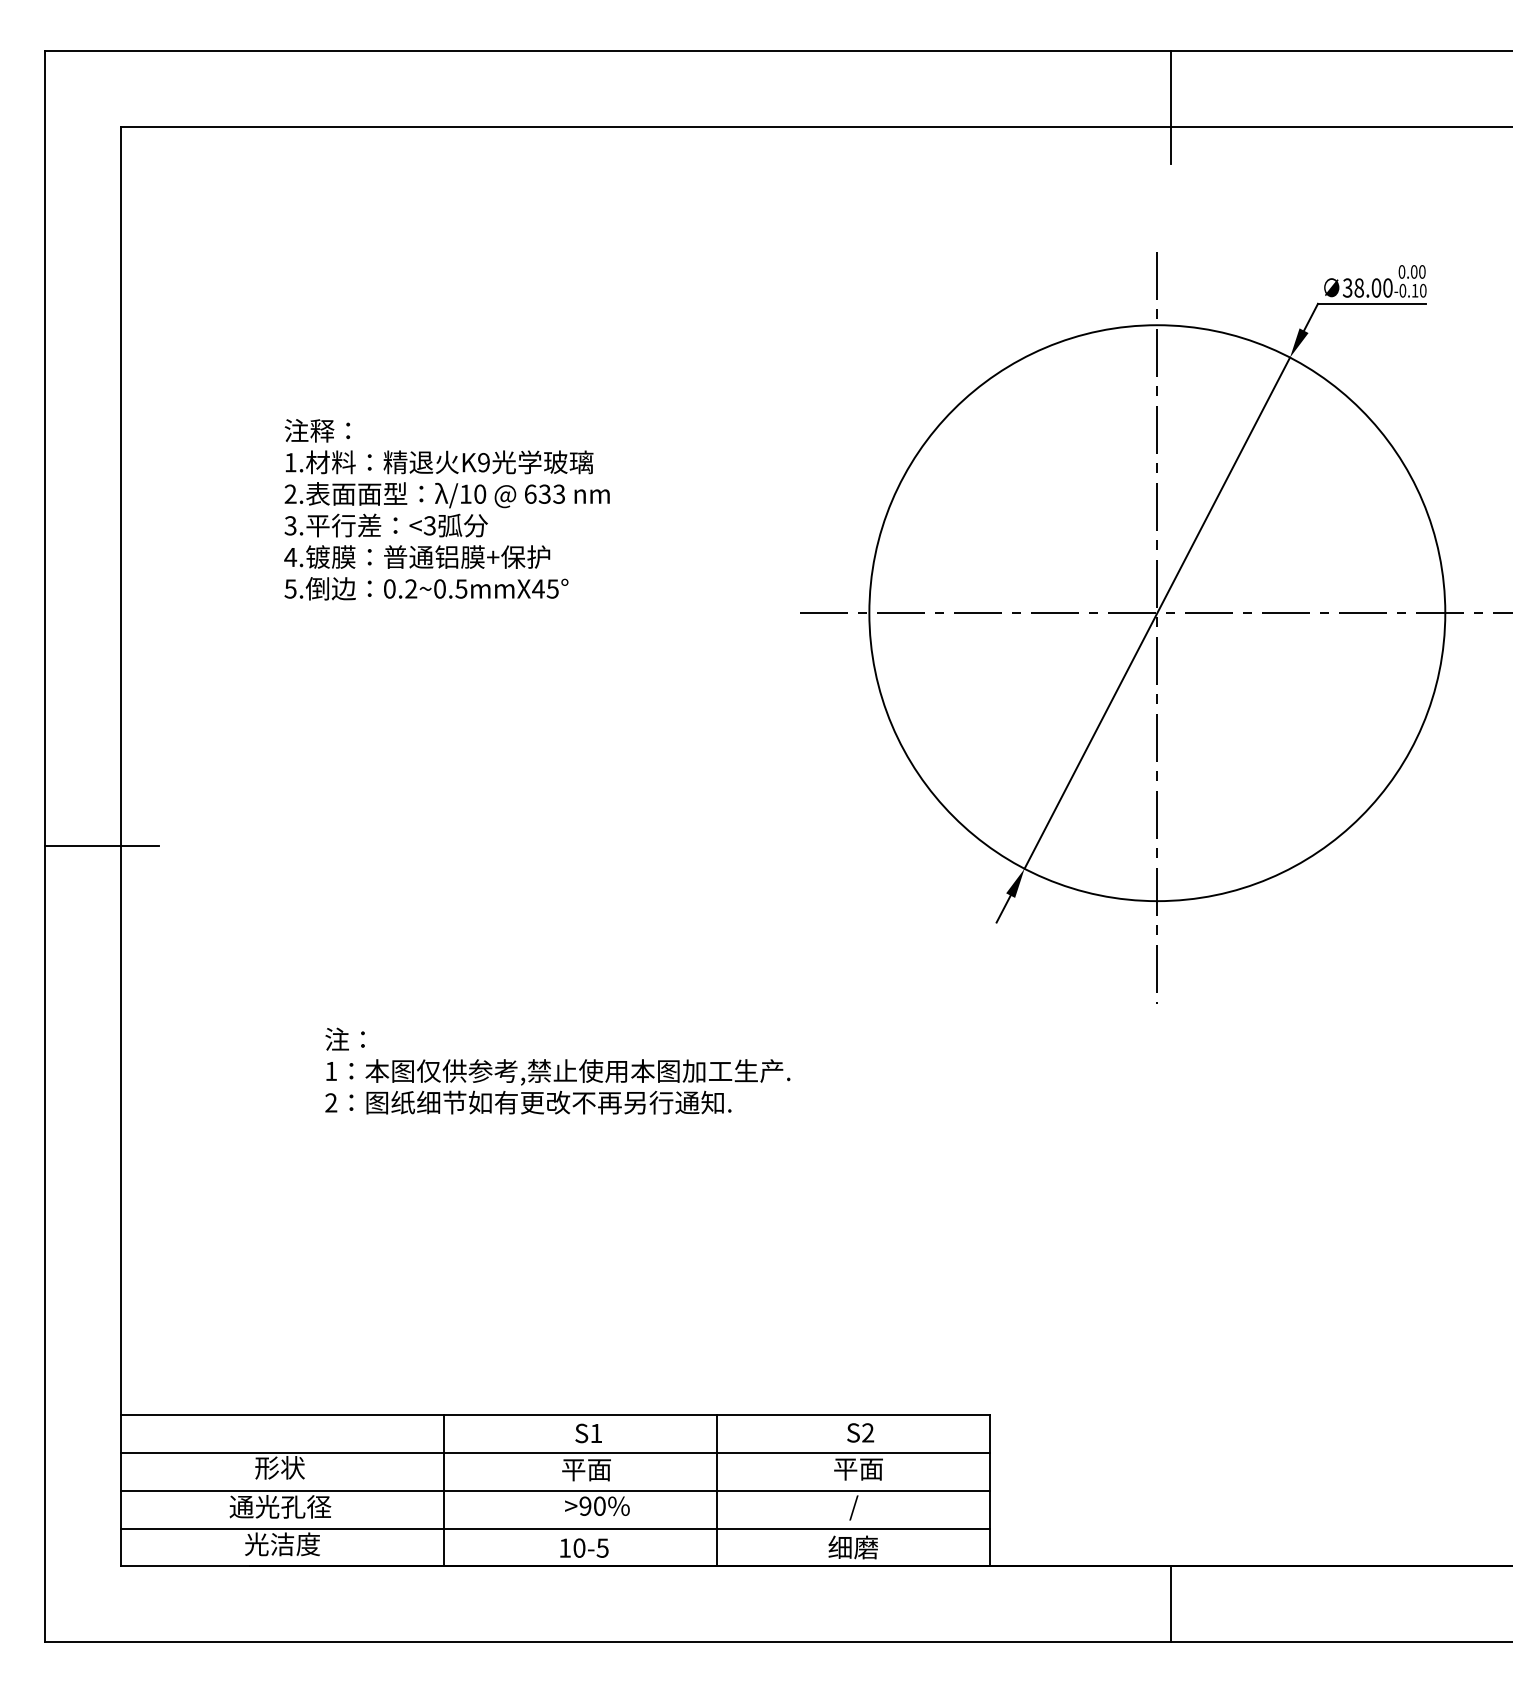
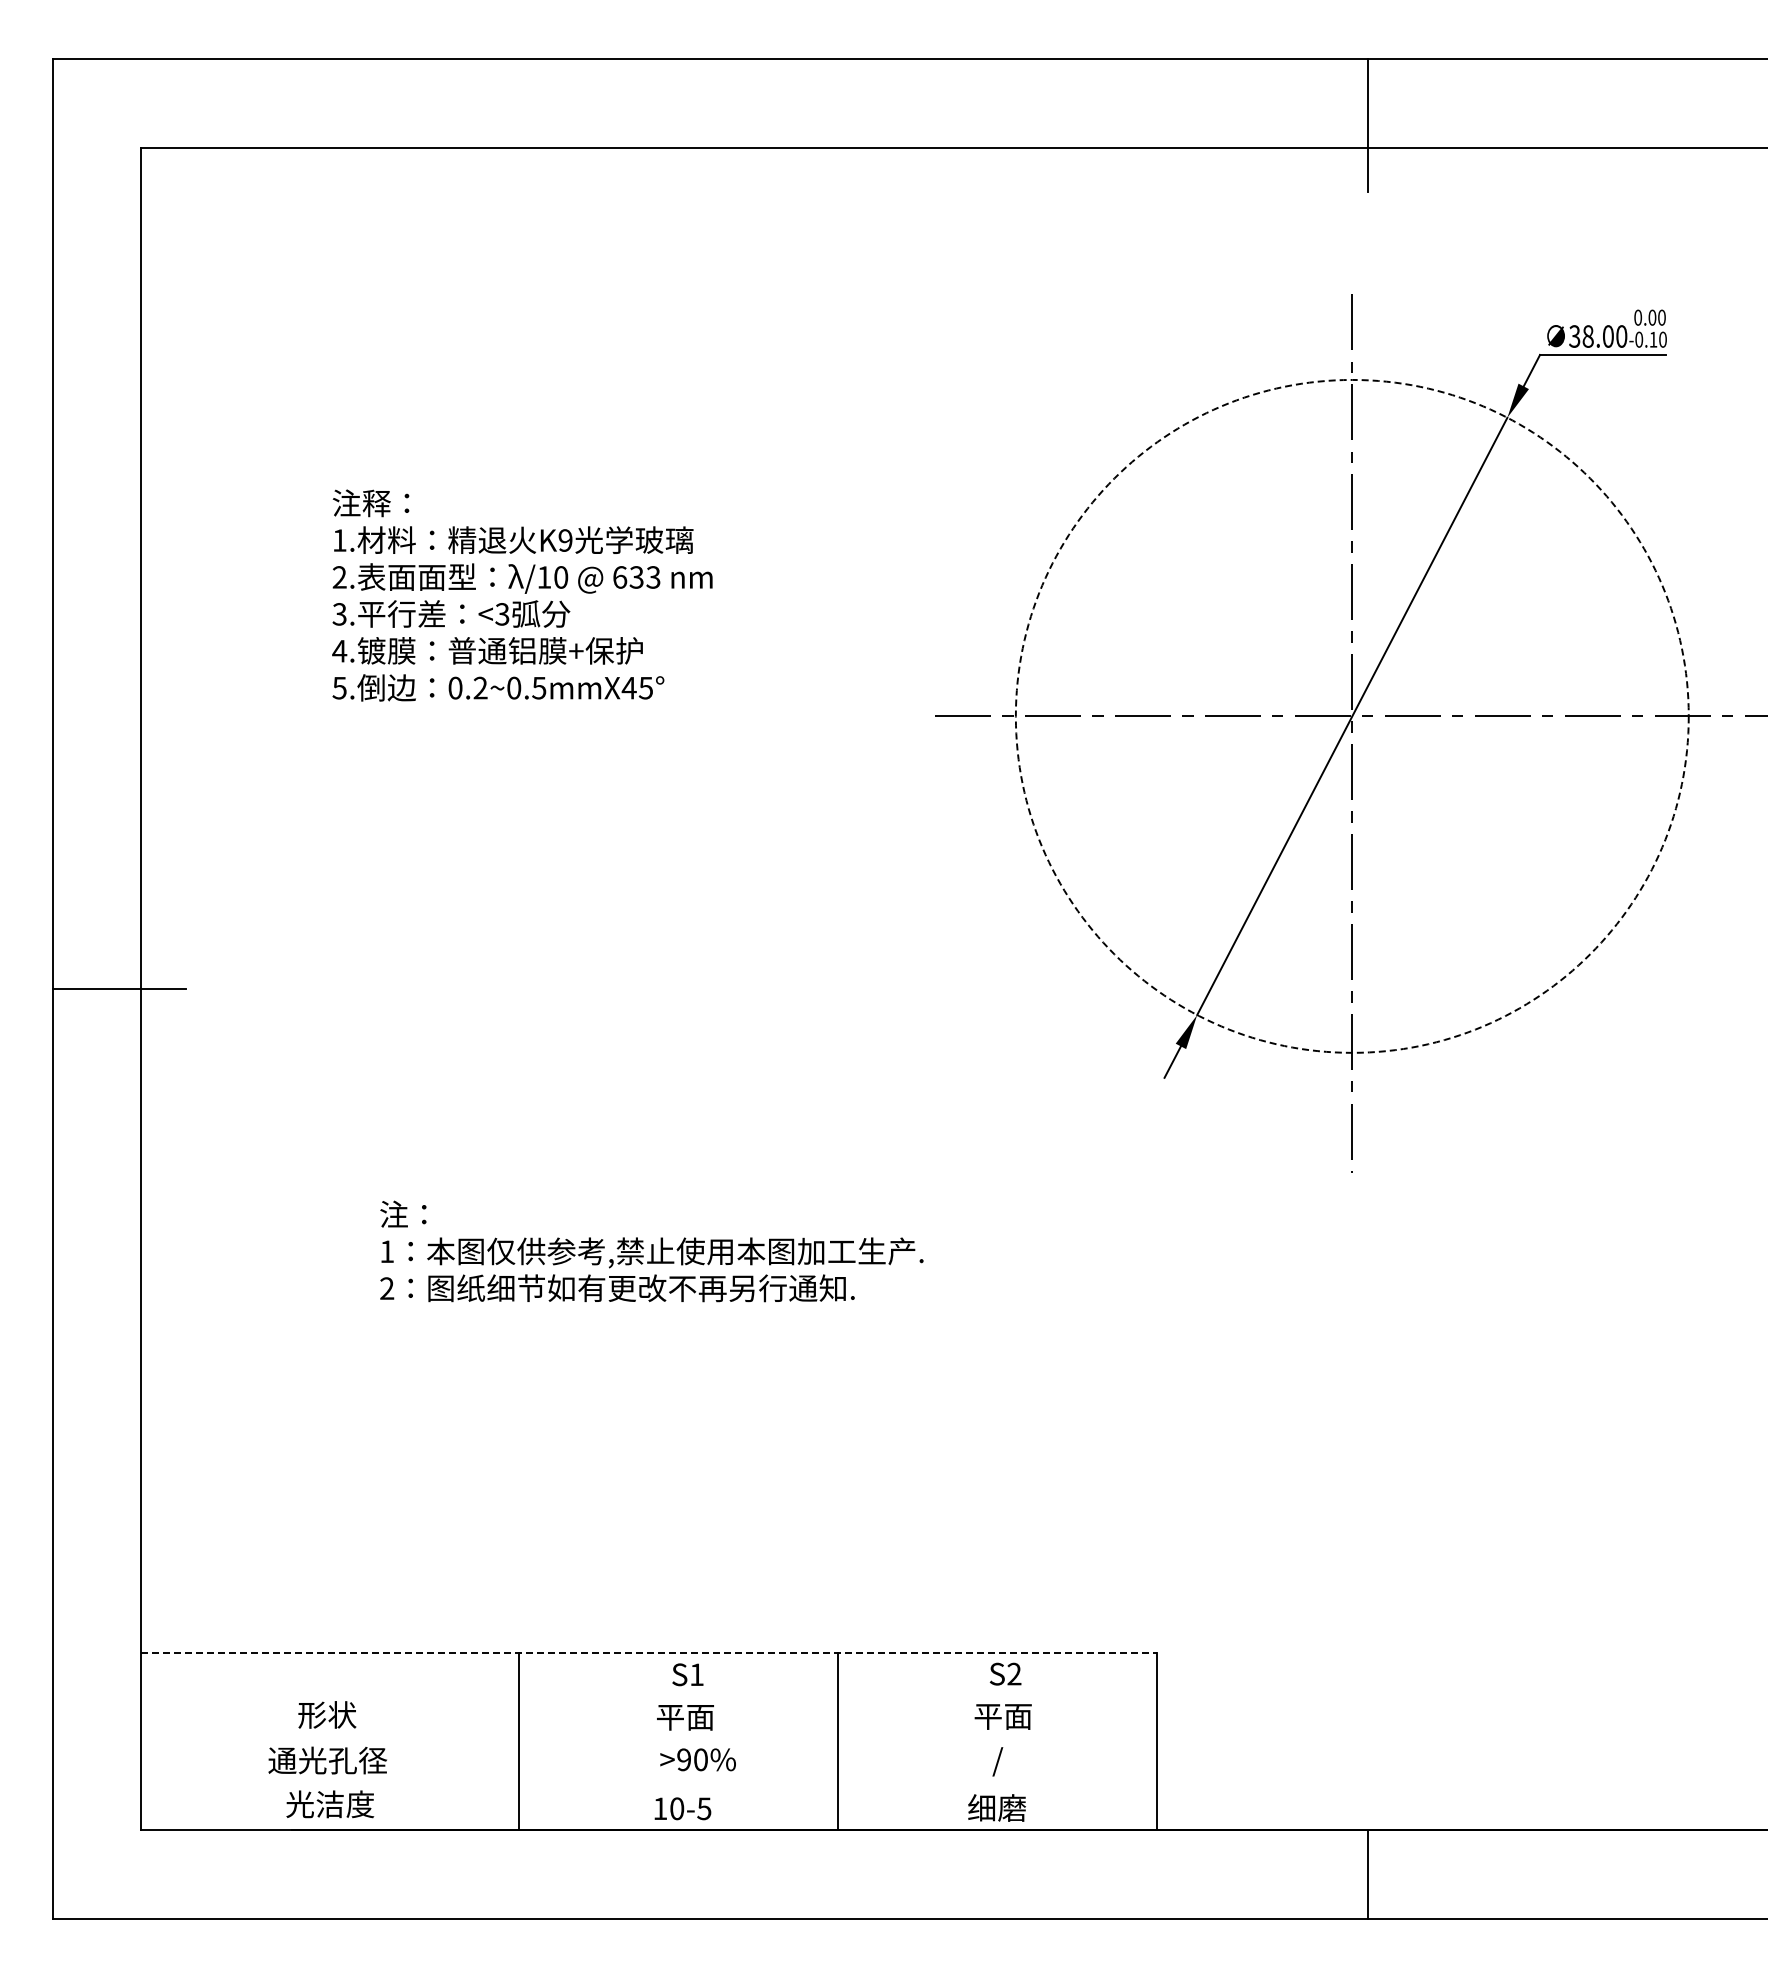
circle: (1156, 612) -> (1351, 715), solid -> dashed
line: (555, 1415) -> (649, 1653), solid -> dashed
line: (554, 1452) -> (648, 1697), removed
line: (554, 1490) -> (648, 1741), removed
line: (554, 1528) -> (648, 1785), removed

